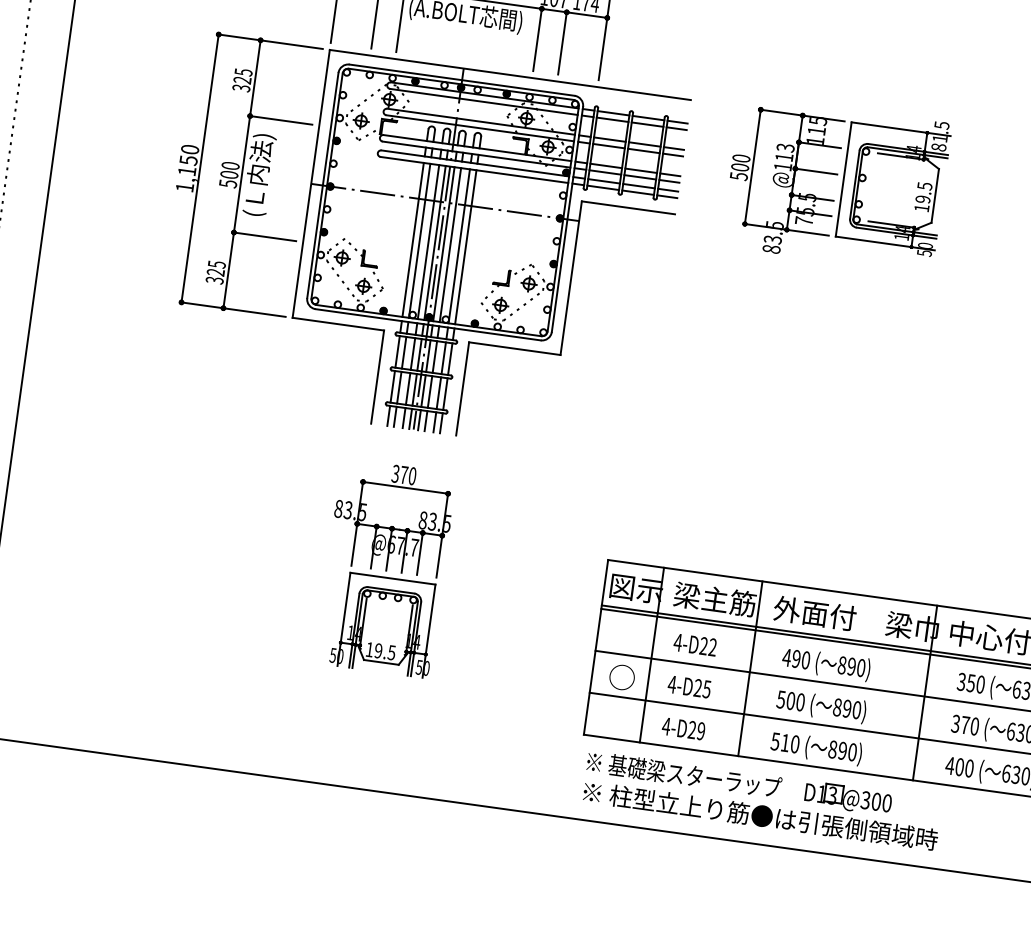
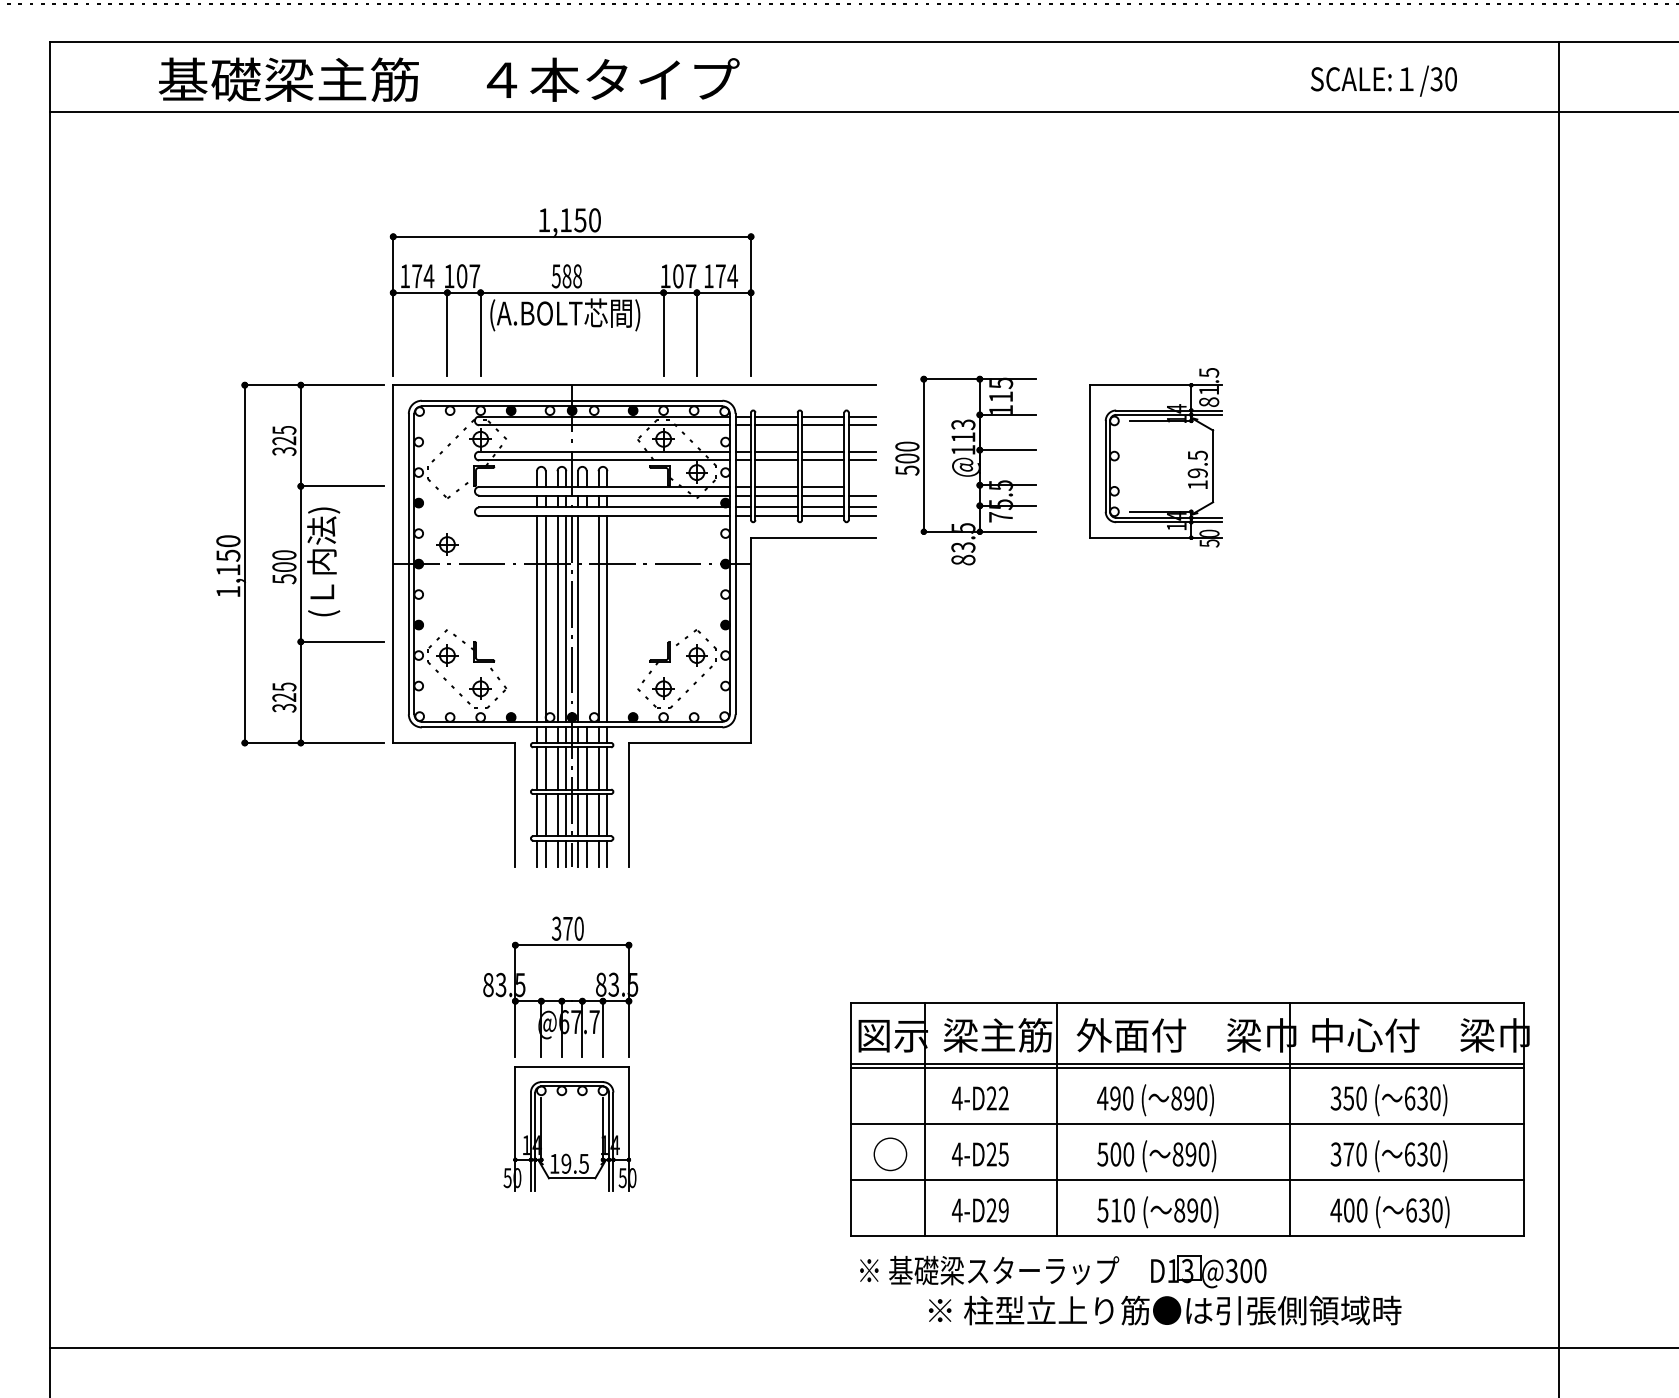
part: (361, 120) -> (447, 544), moved
line: (669, 174) -> (861, 486), removed
part: (782, 182) -> (965, 470), moved
line: (450, 244) -> (586, 618), removed
text: (760, 815) -> (1165, 1310), moved

